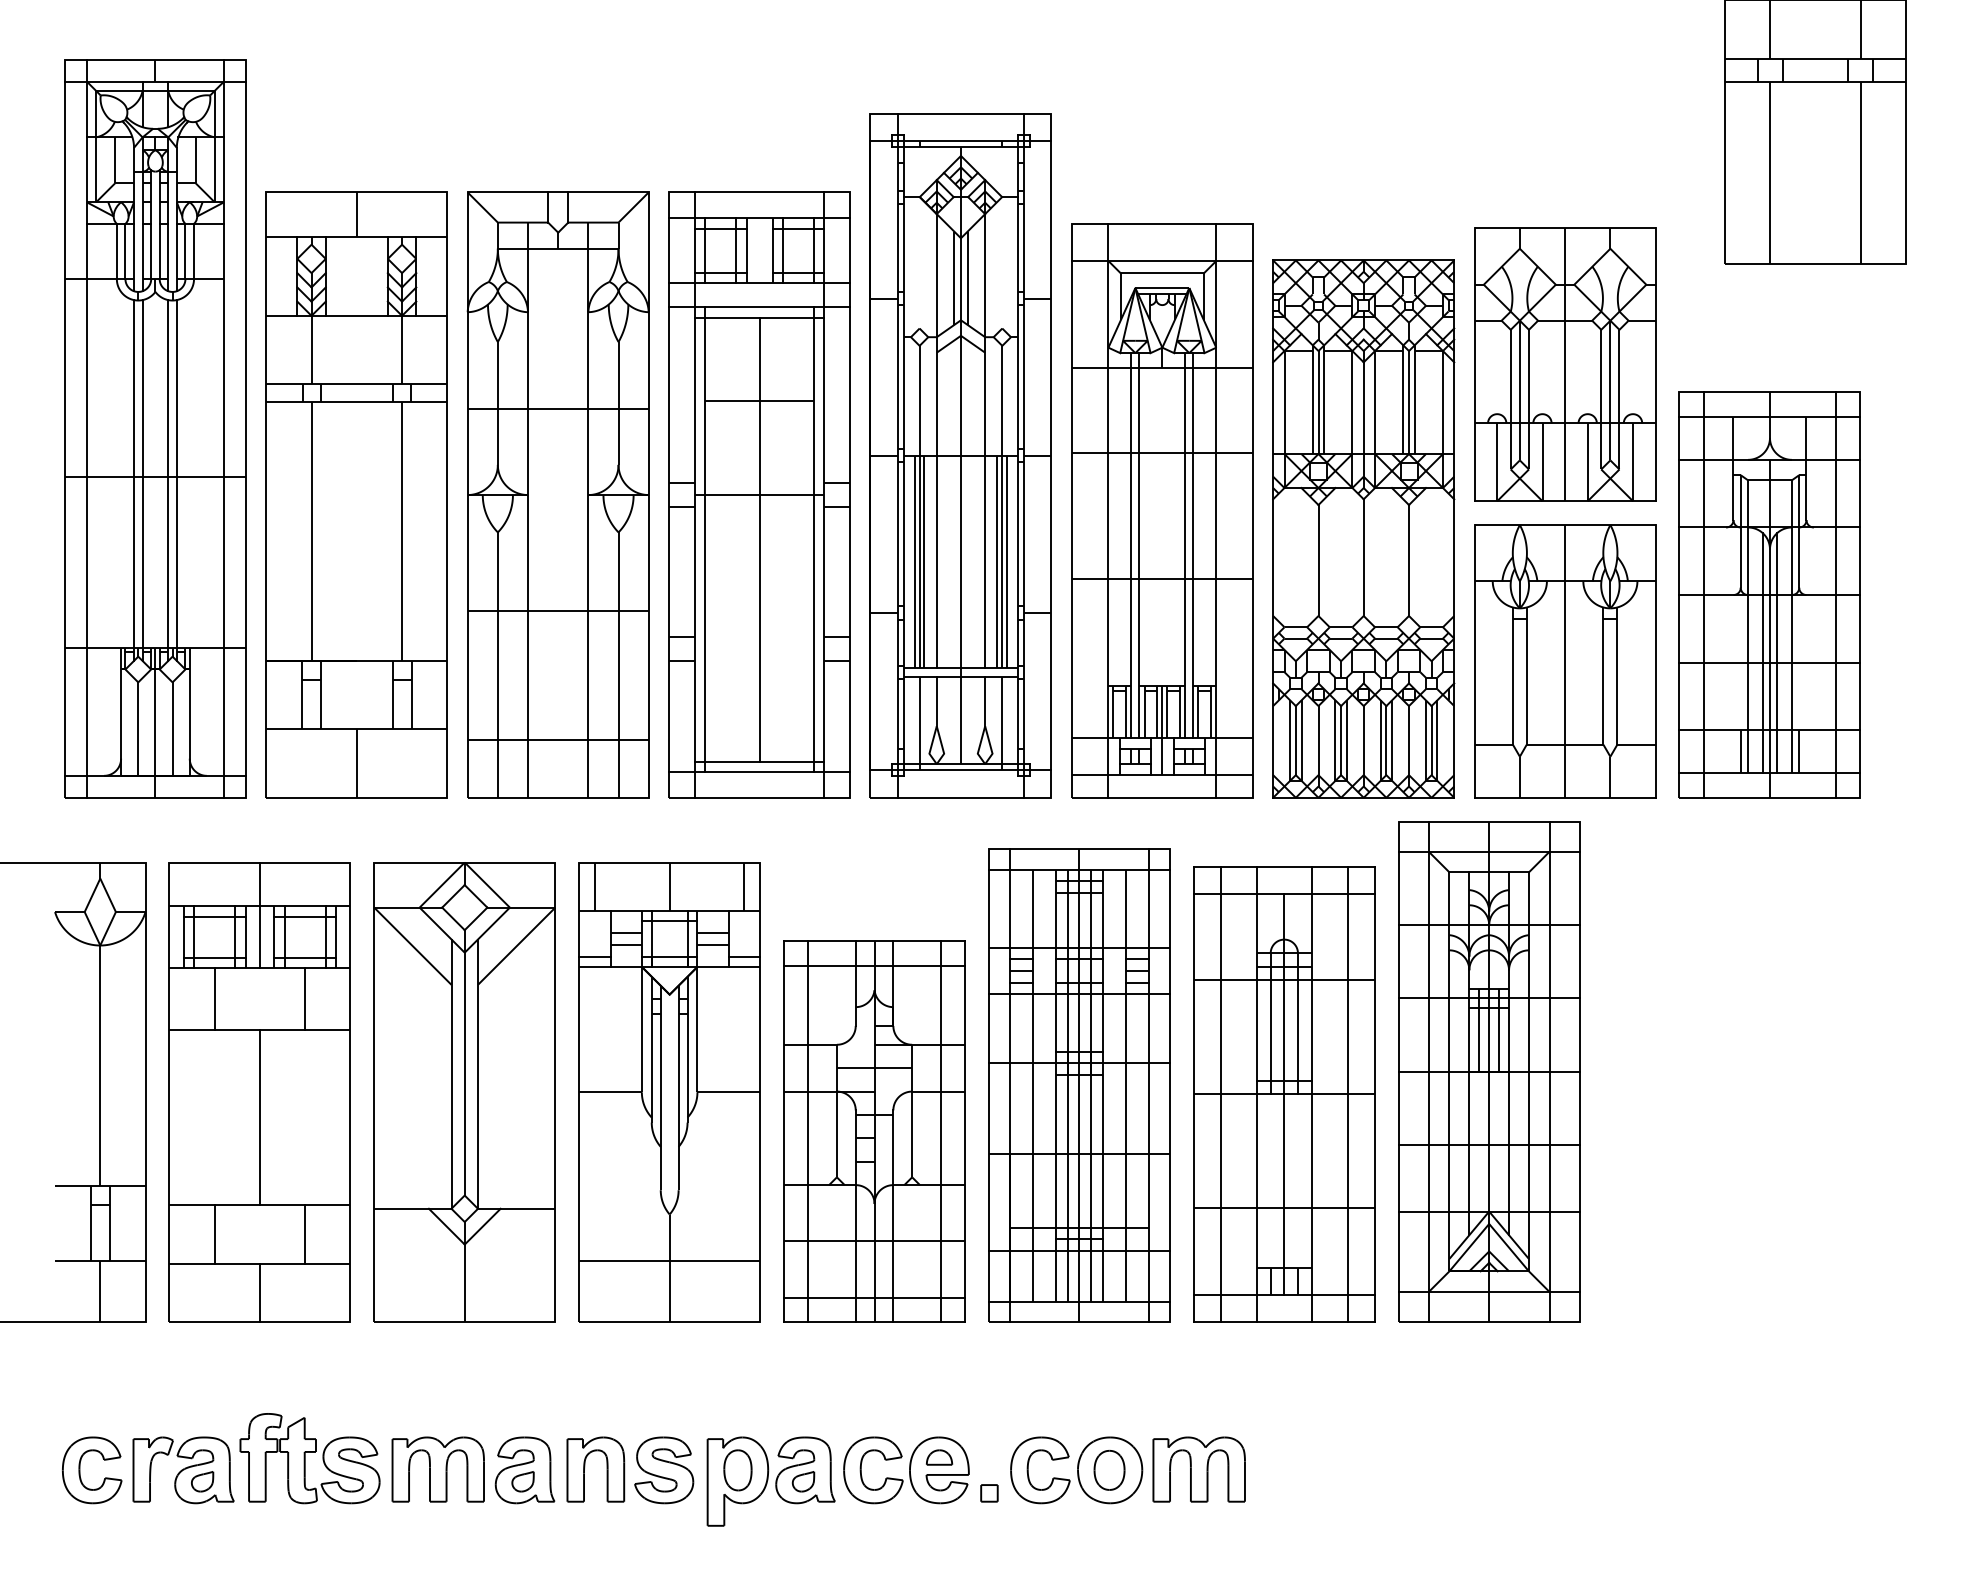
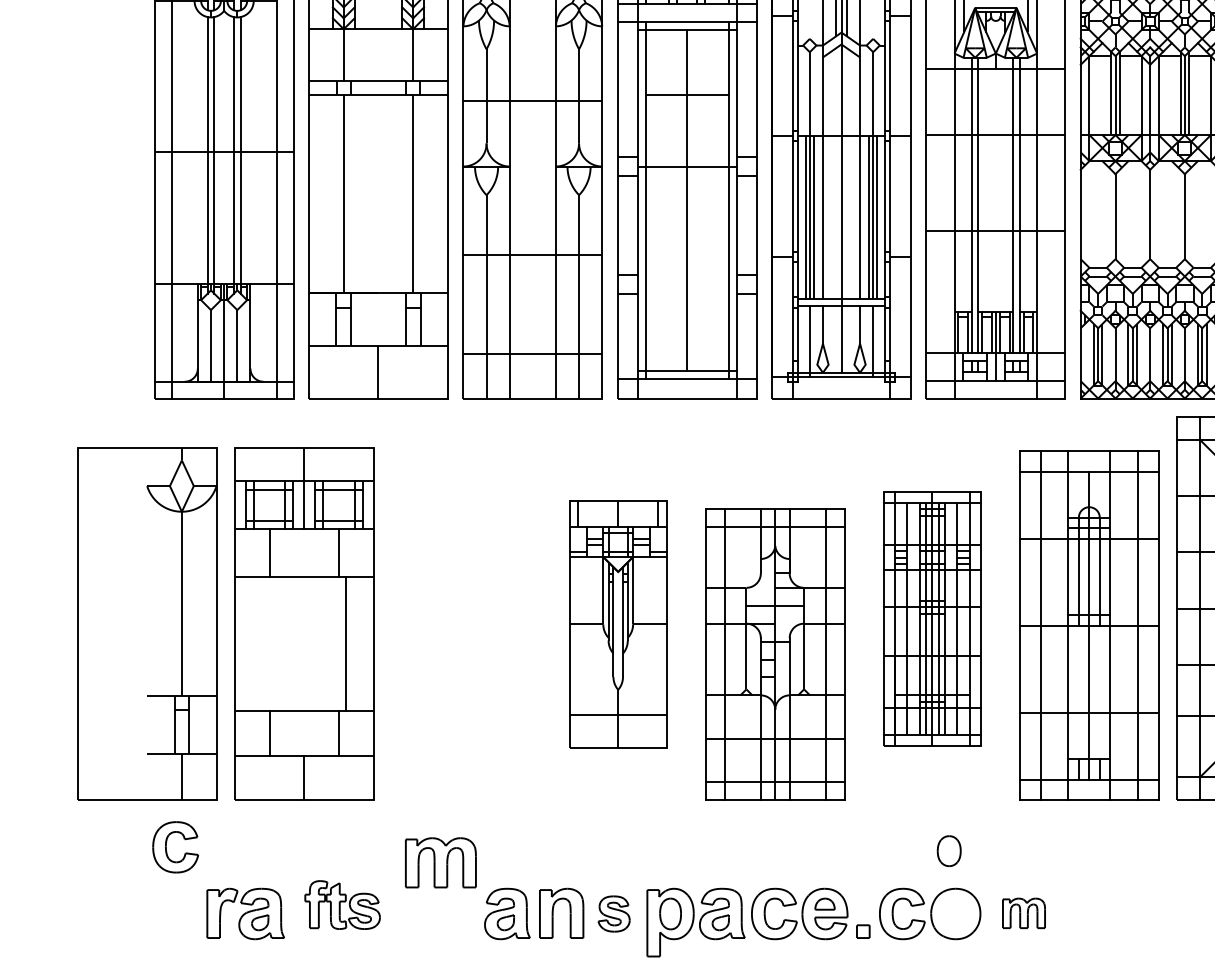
part: (1079, 1085) -> (932, 619), size x0.7
part: (464, 1092) -> (461, 624), removed
part: (669, 1092) -> (618, 624), size x0.7
line: (259, 1117) -> (346, 643), moved
part: (309, 1458) -> (342, 904), size x0.7
part: (437, 1469) -> (440, 862), moved
part: (1198, 1469) -> (1023, 913), size x0.6
part: (80, 1470) -> (166, 847), moved
part: (664, 1470) -> (614, 914), size x0.7
part: (1109, 1470) -> (949, 851), moved

